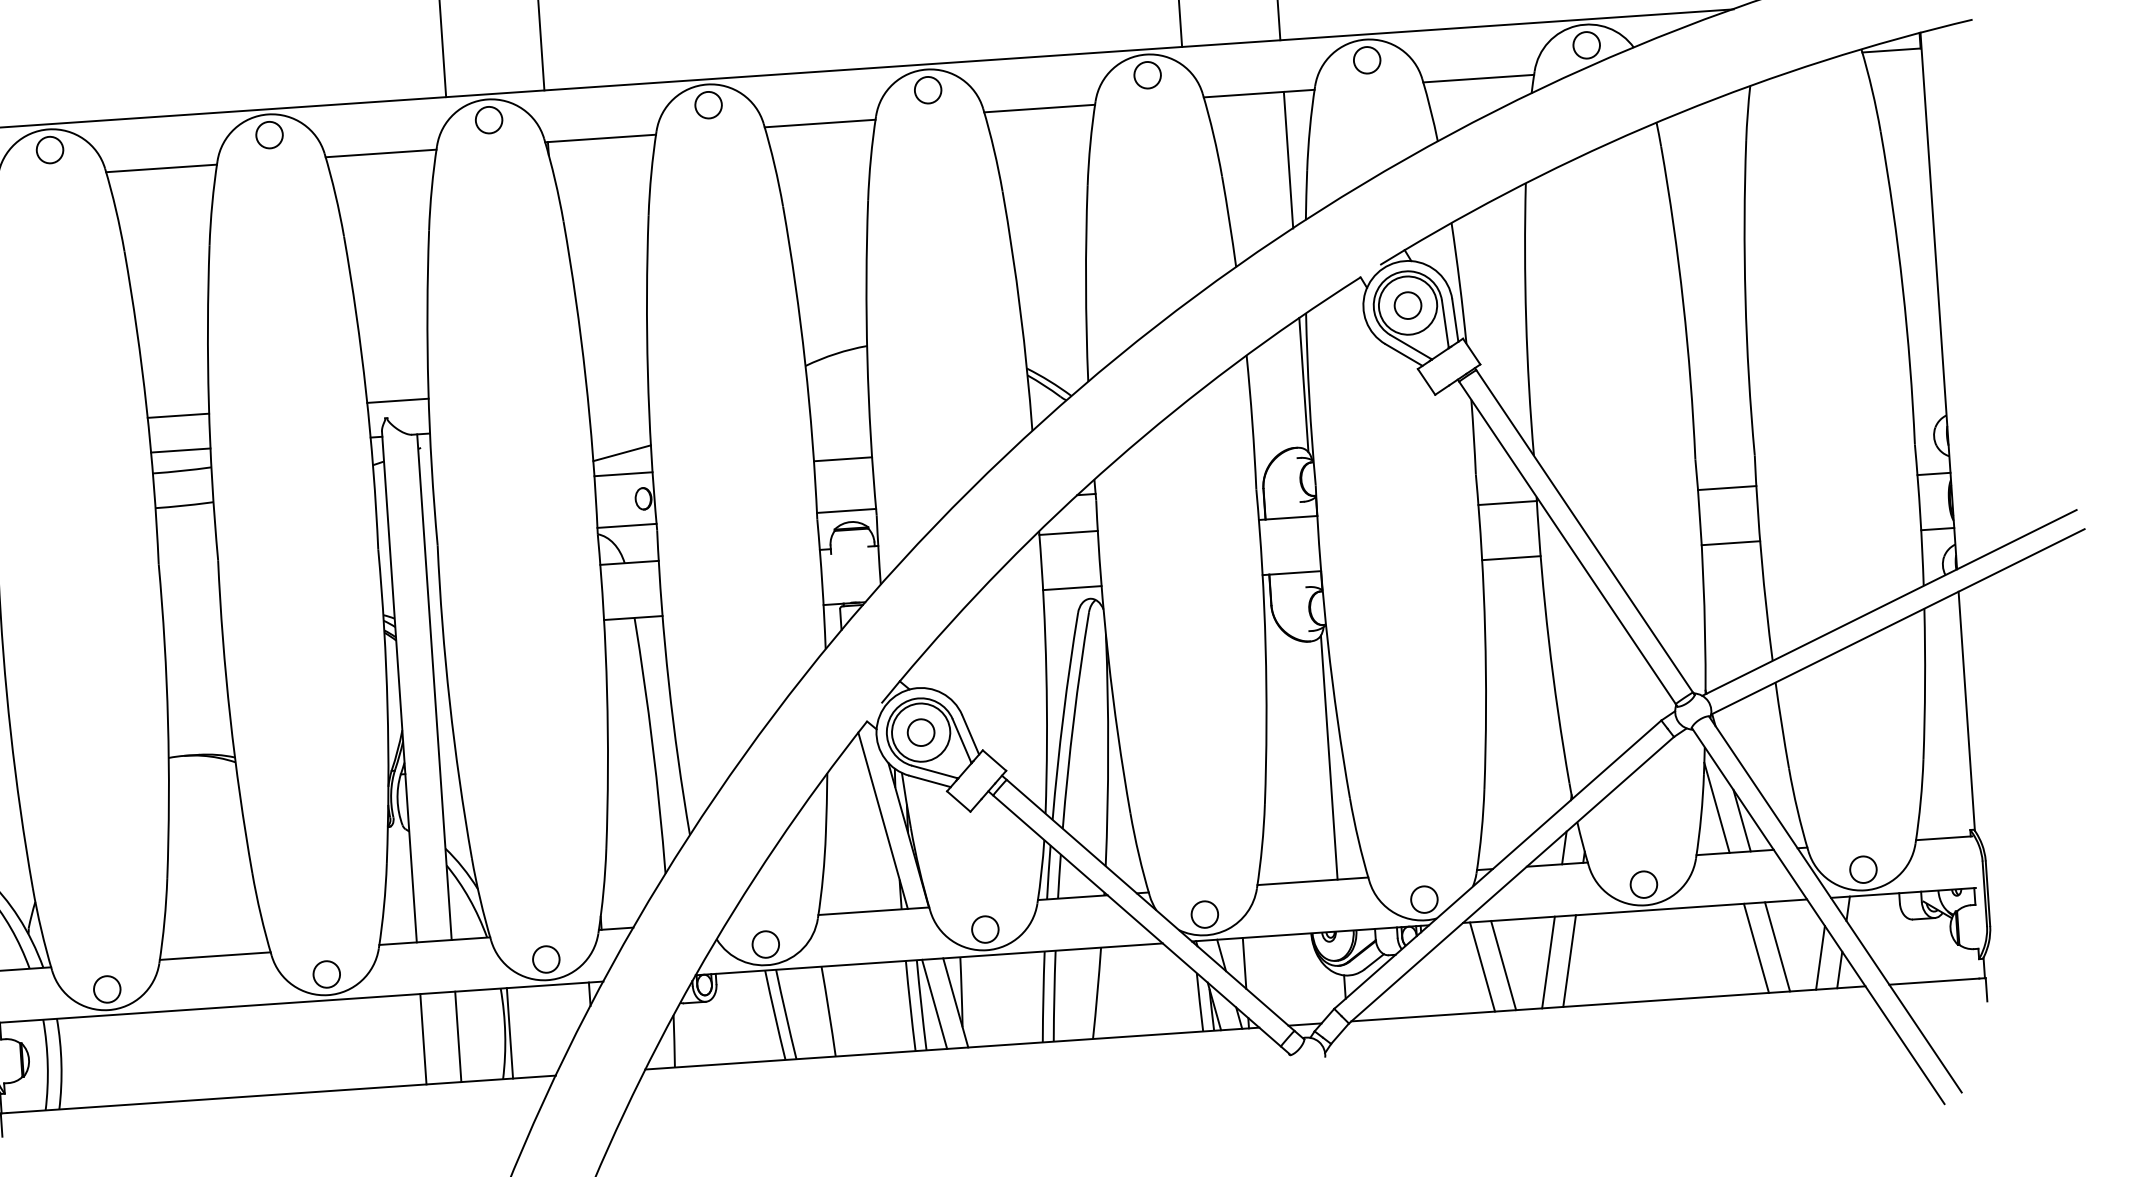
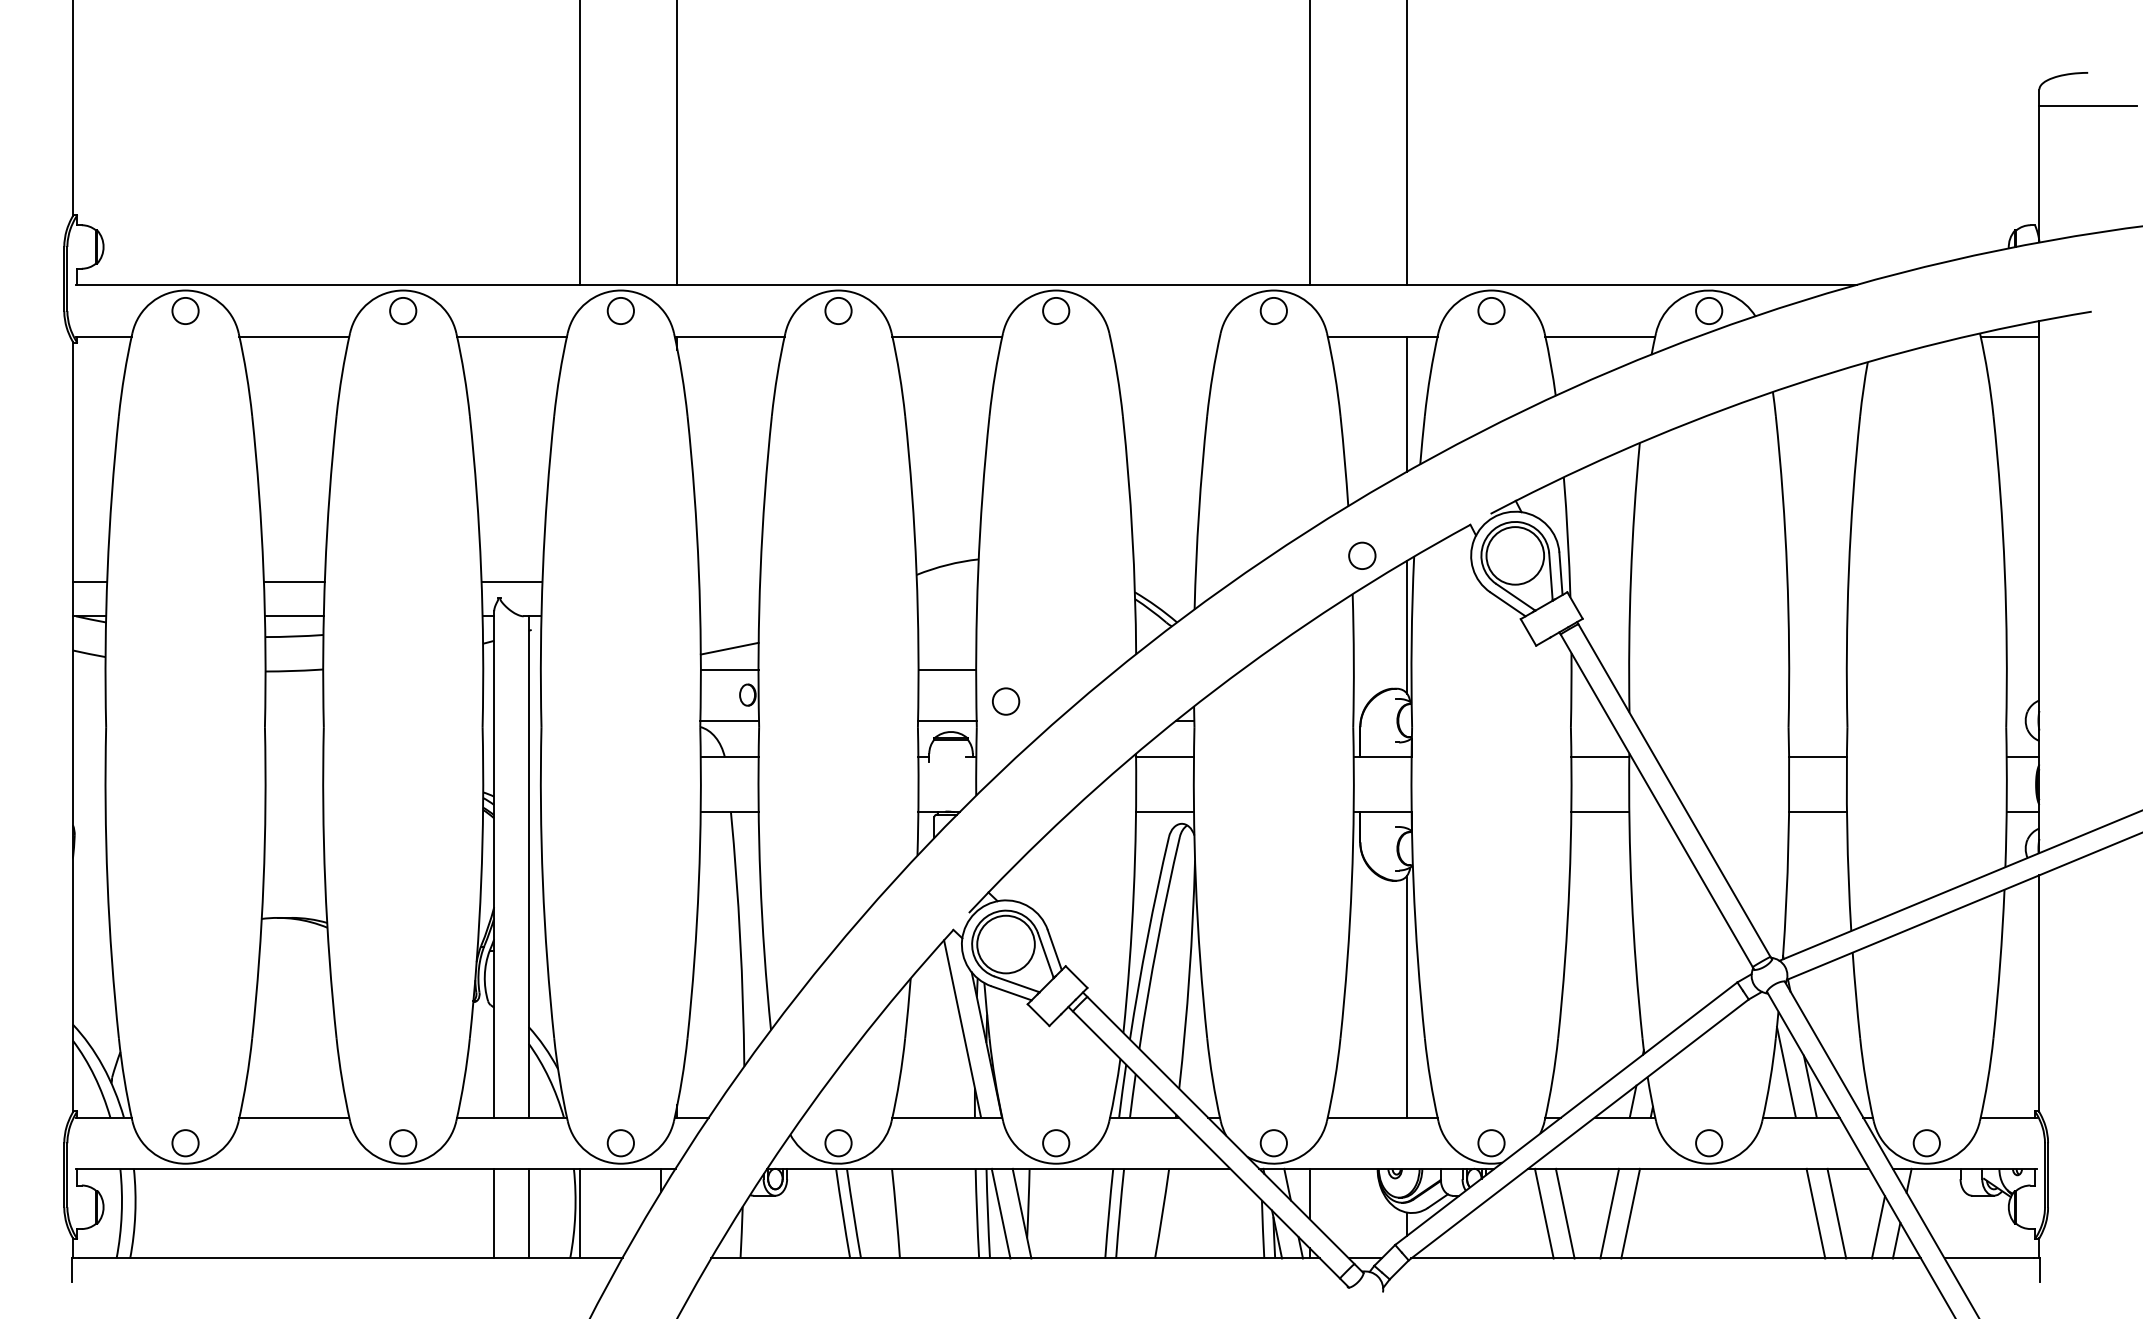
line: (1039, 108) -> (1164, 336), removed
circle: (1408, 305) -> (1362, 555), moved
circle: (921, 732) -> (1006, 701), moved

